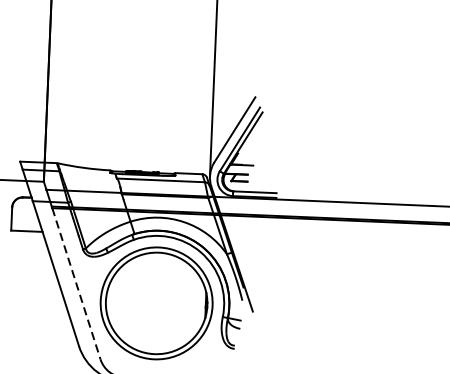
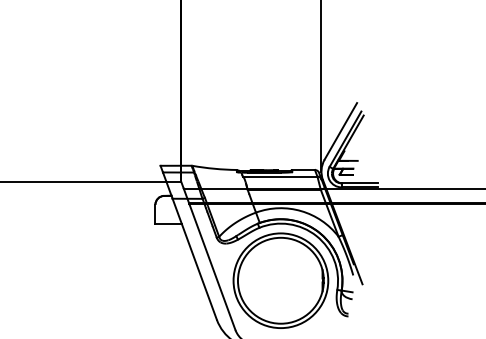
line: (76, 284) -> (212, 267), dashed -> solid

